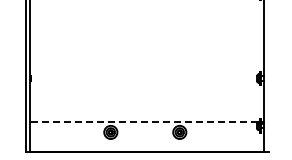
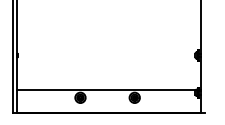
line: (144, 122) -> (106, 90), dashed -> solid

